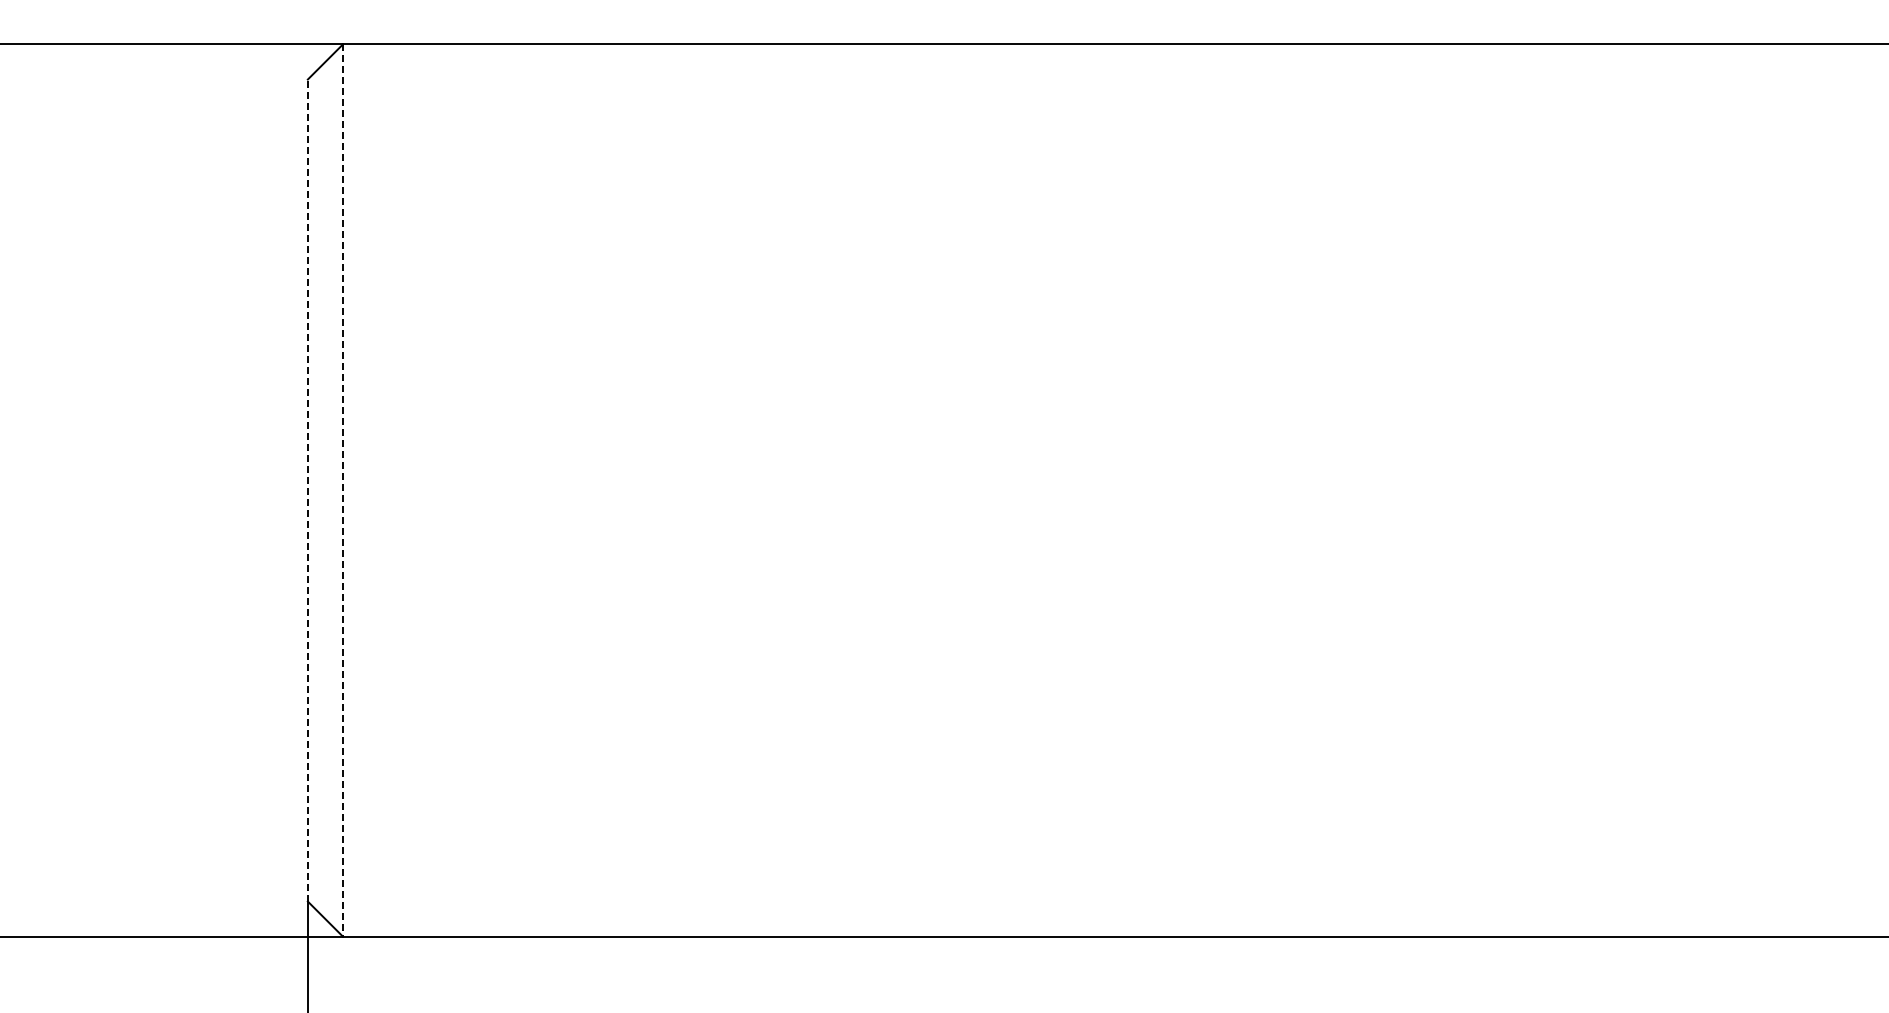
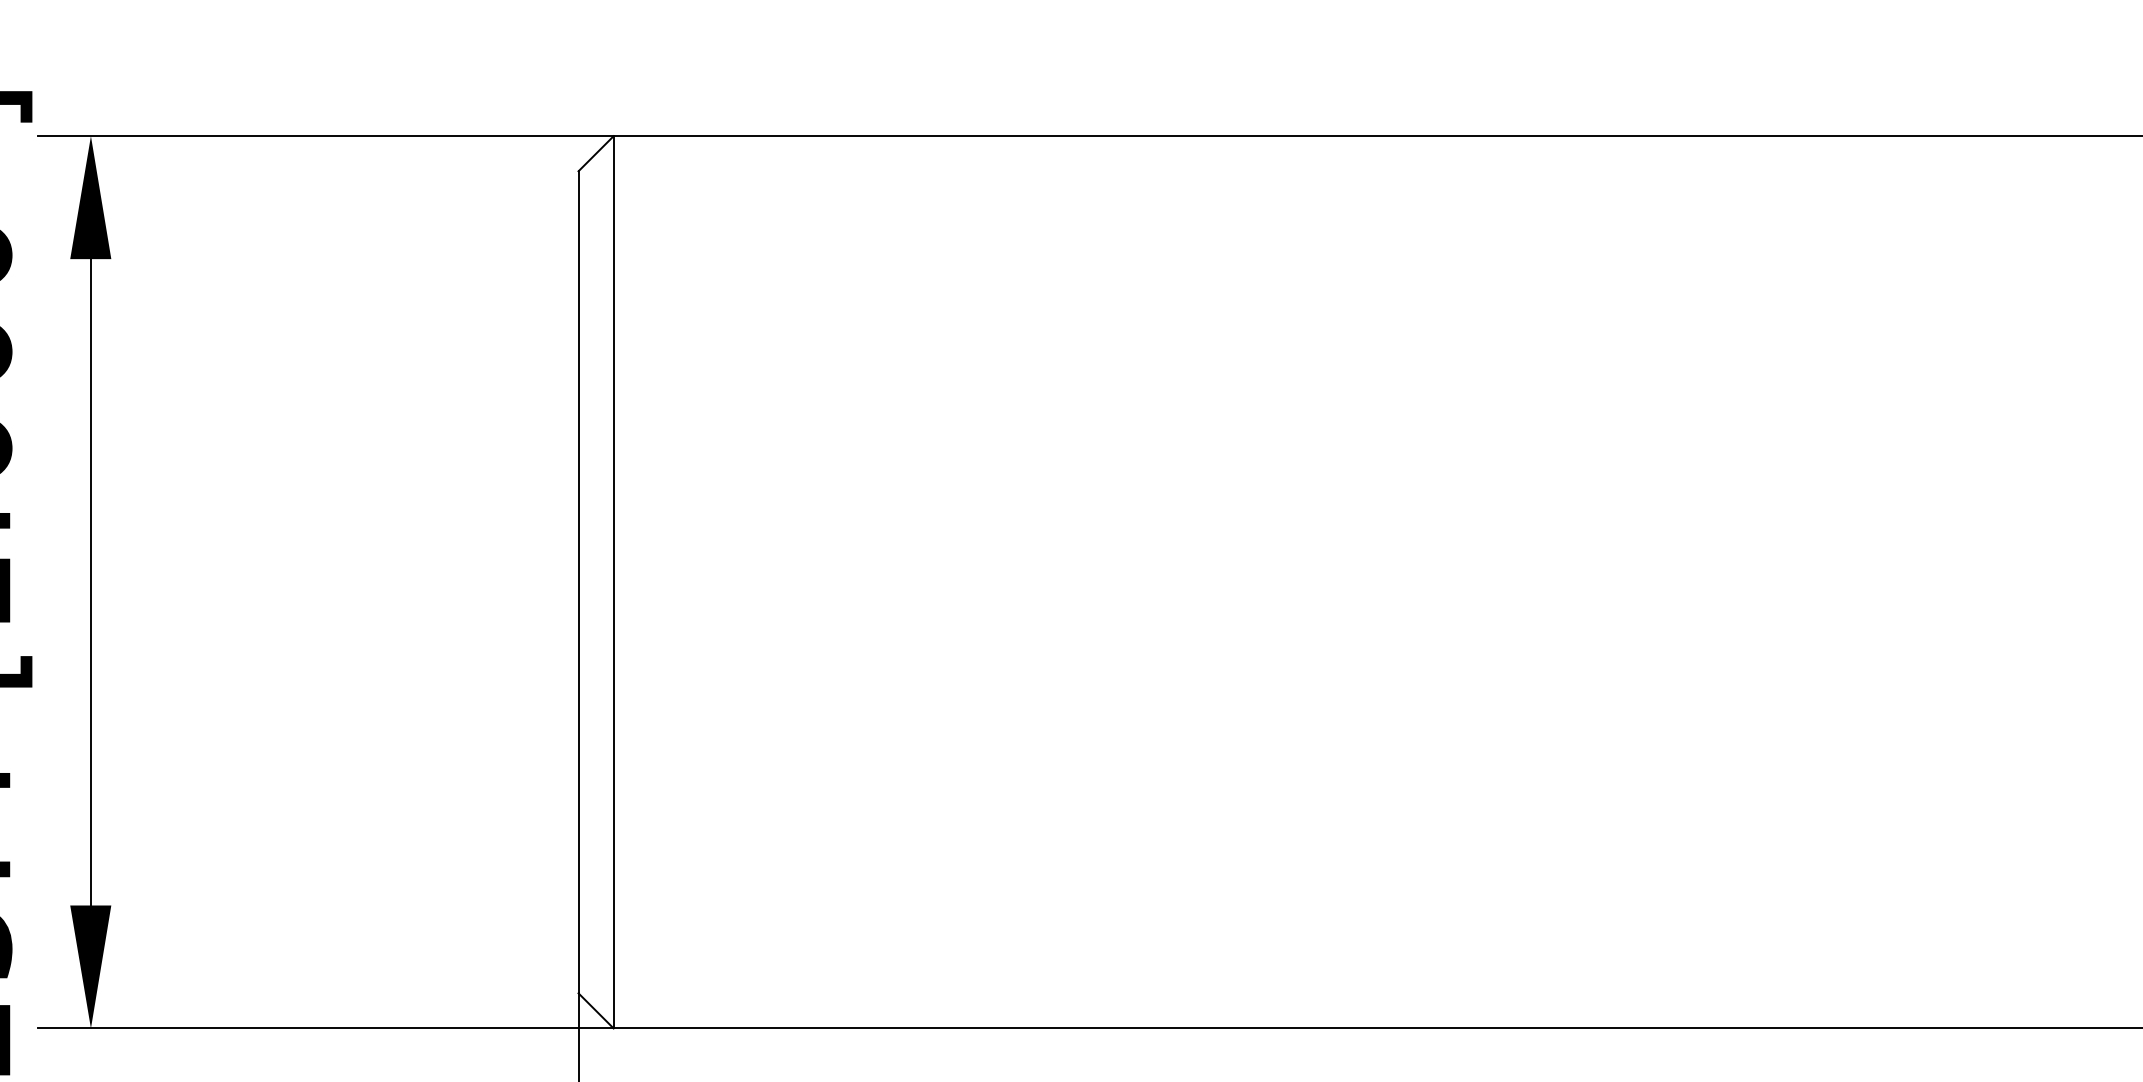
line: (307, 489) -> (578, 581), dashed -> solid
line: (342, 490) -> (613, 582), dashed -> solid

